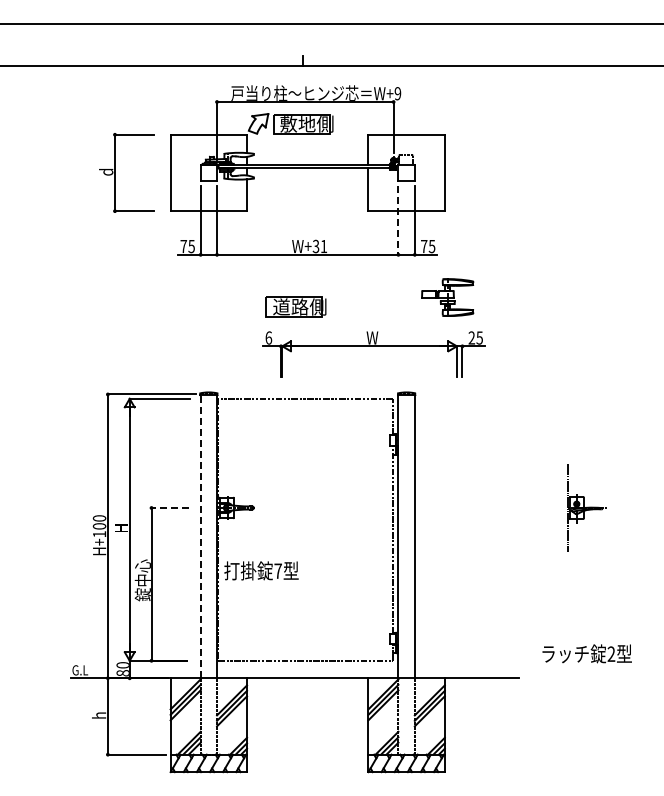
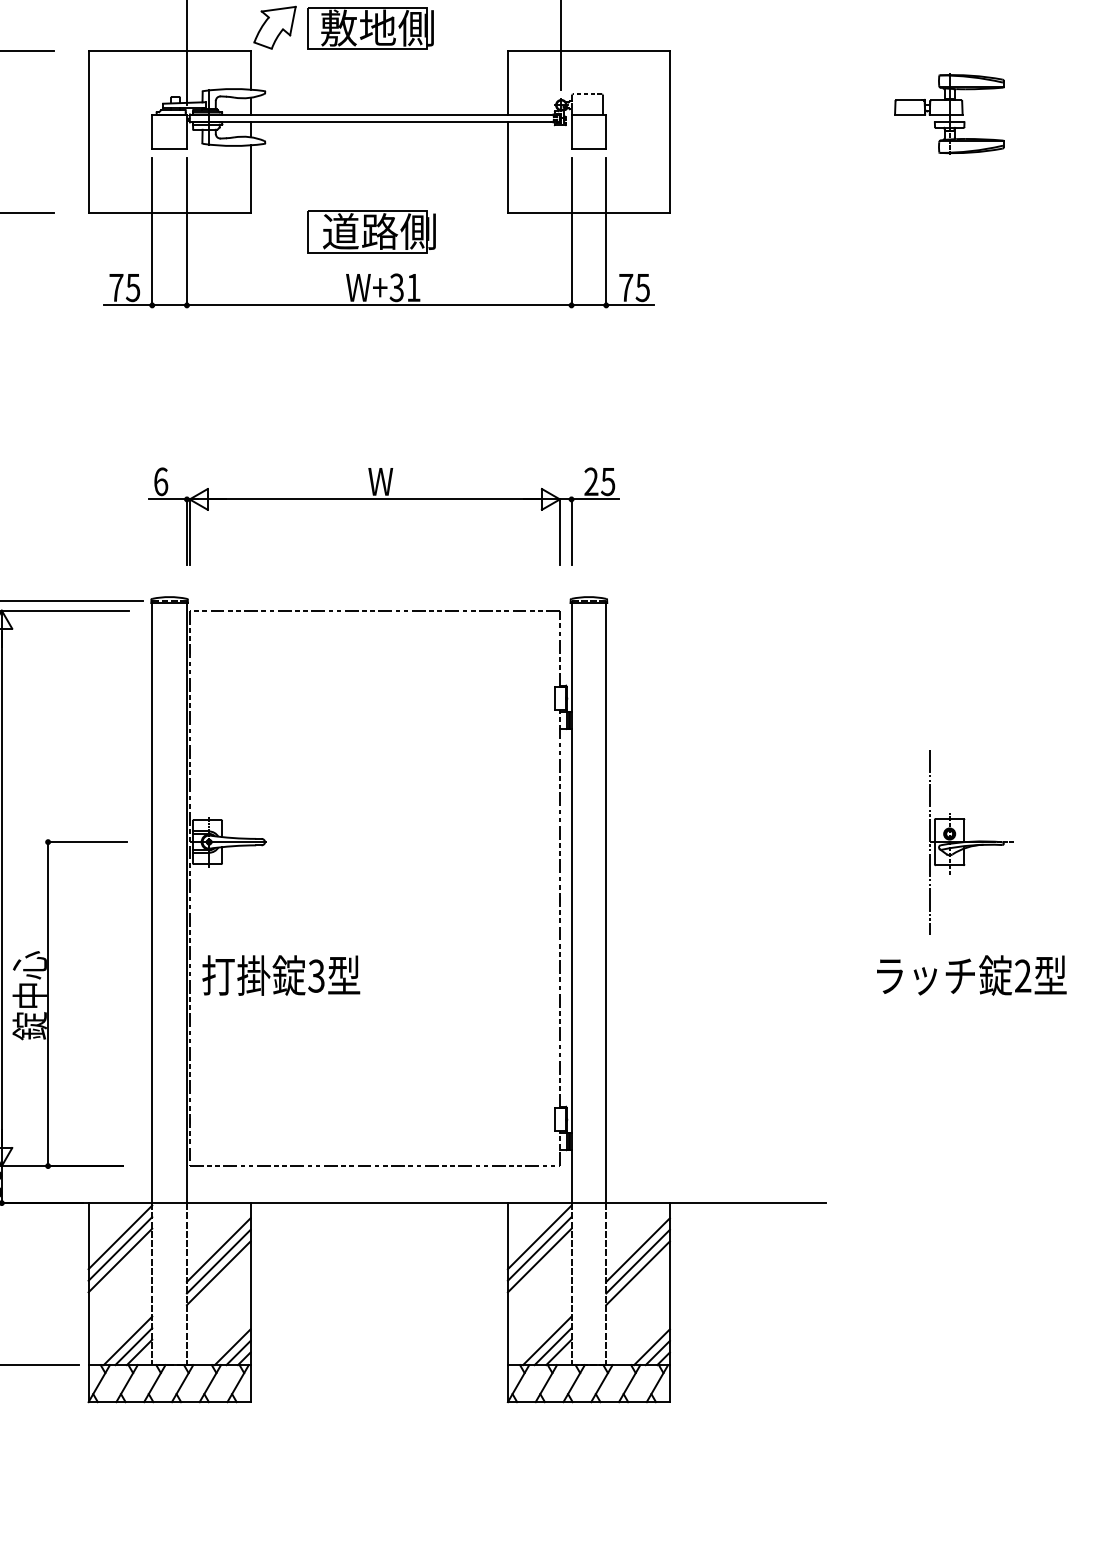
line: (398, 220) -> (571, 232), dashed -> solid
part: (447, 297) -> (949, 113), moved
part: (295, 306) -> (370, 230), moved
part: (373, 346) -> (382, 499), moved
line: (169, 507) -> (86, 841), dashed -> solid
line: (200, 536) -> (151, 902), dashed -> solid
text: (277, 571) -> (315, 976), 7 -> 3
text: (586, 653) -> (970, 974), moved

